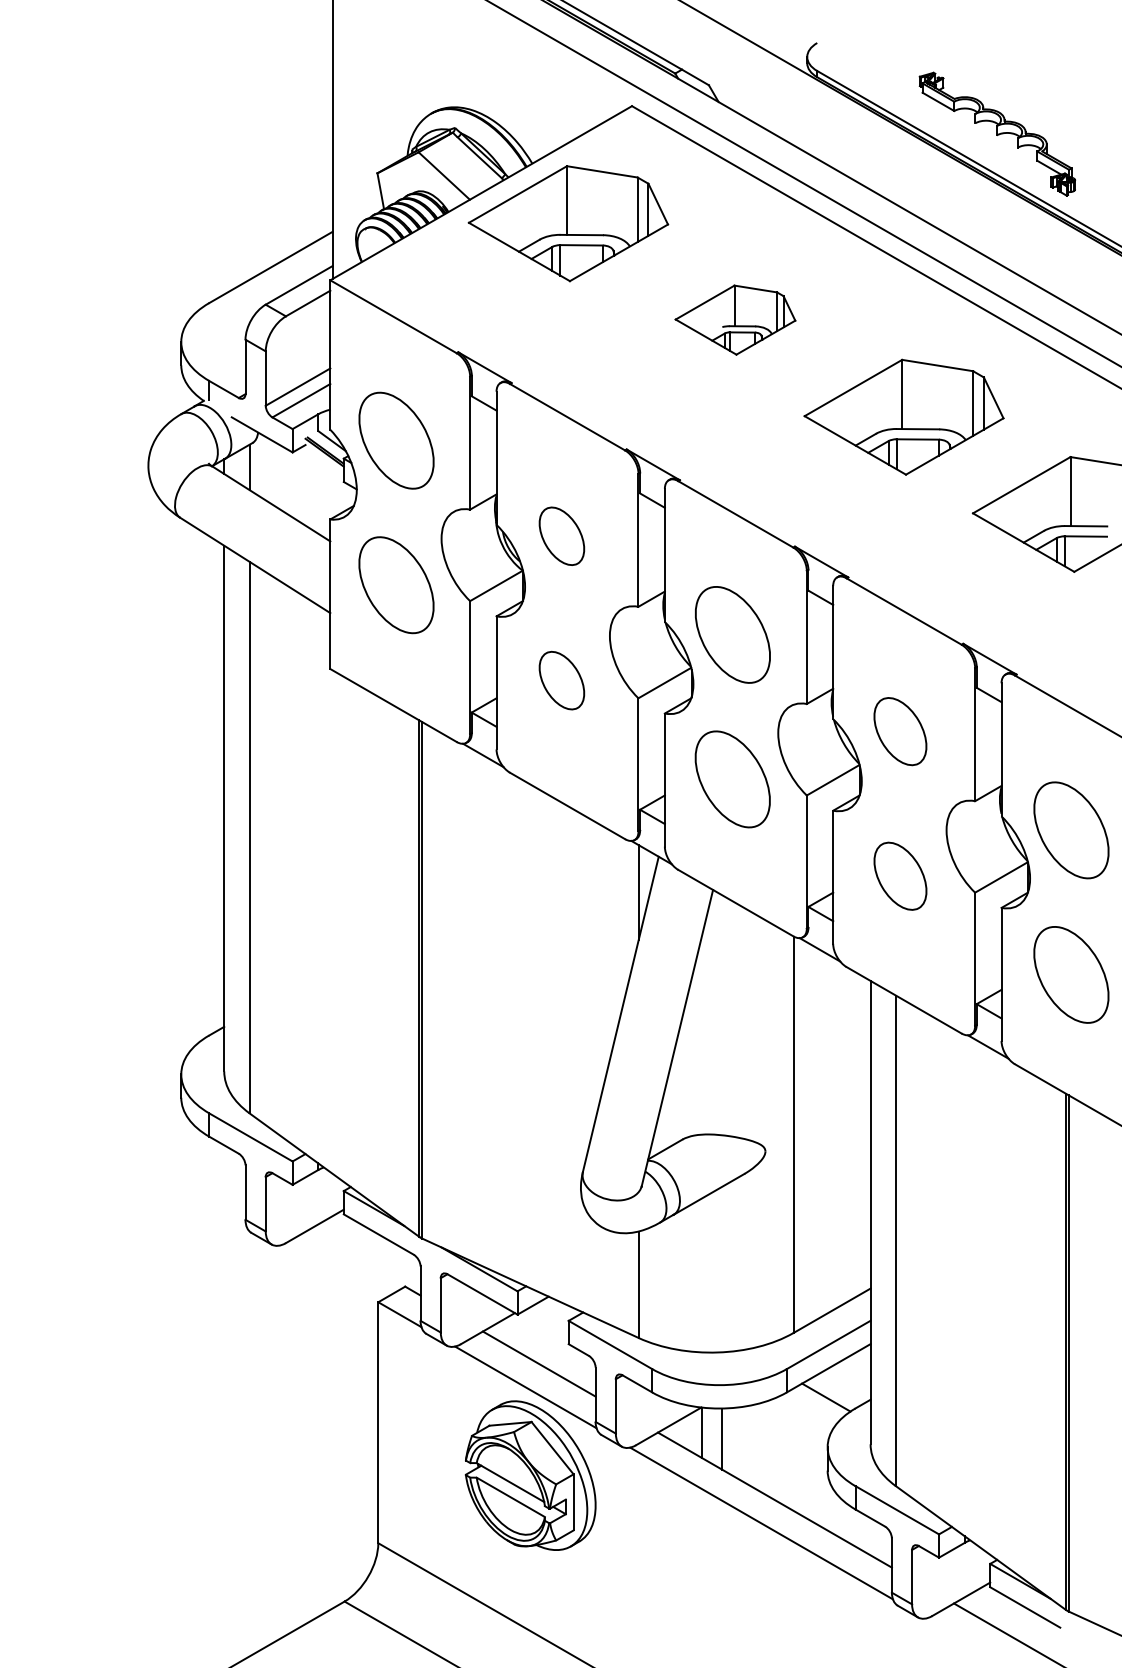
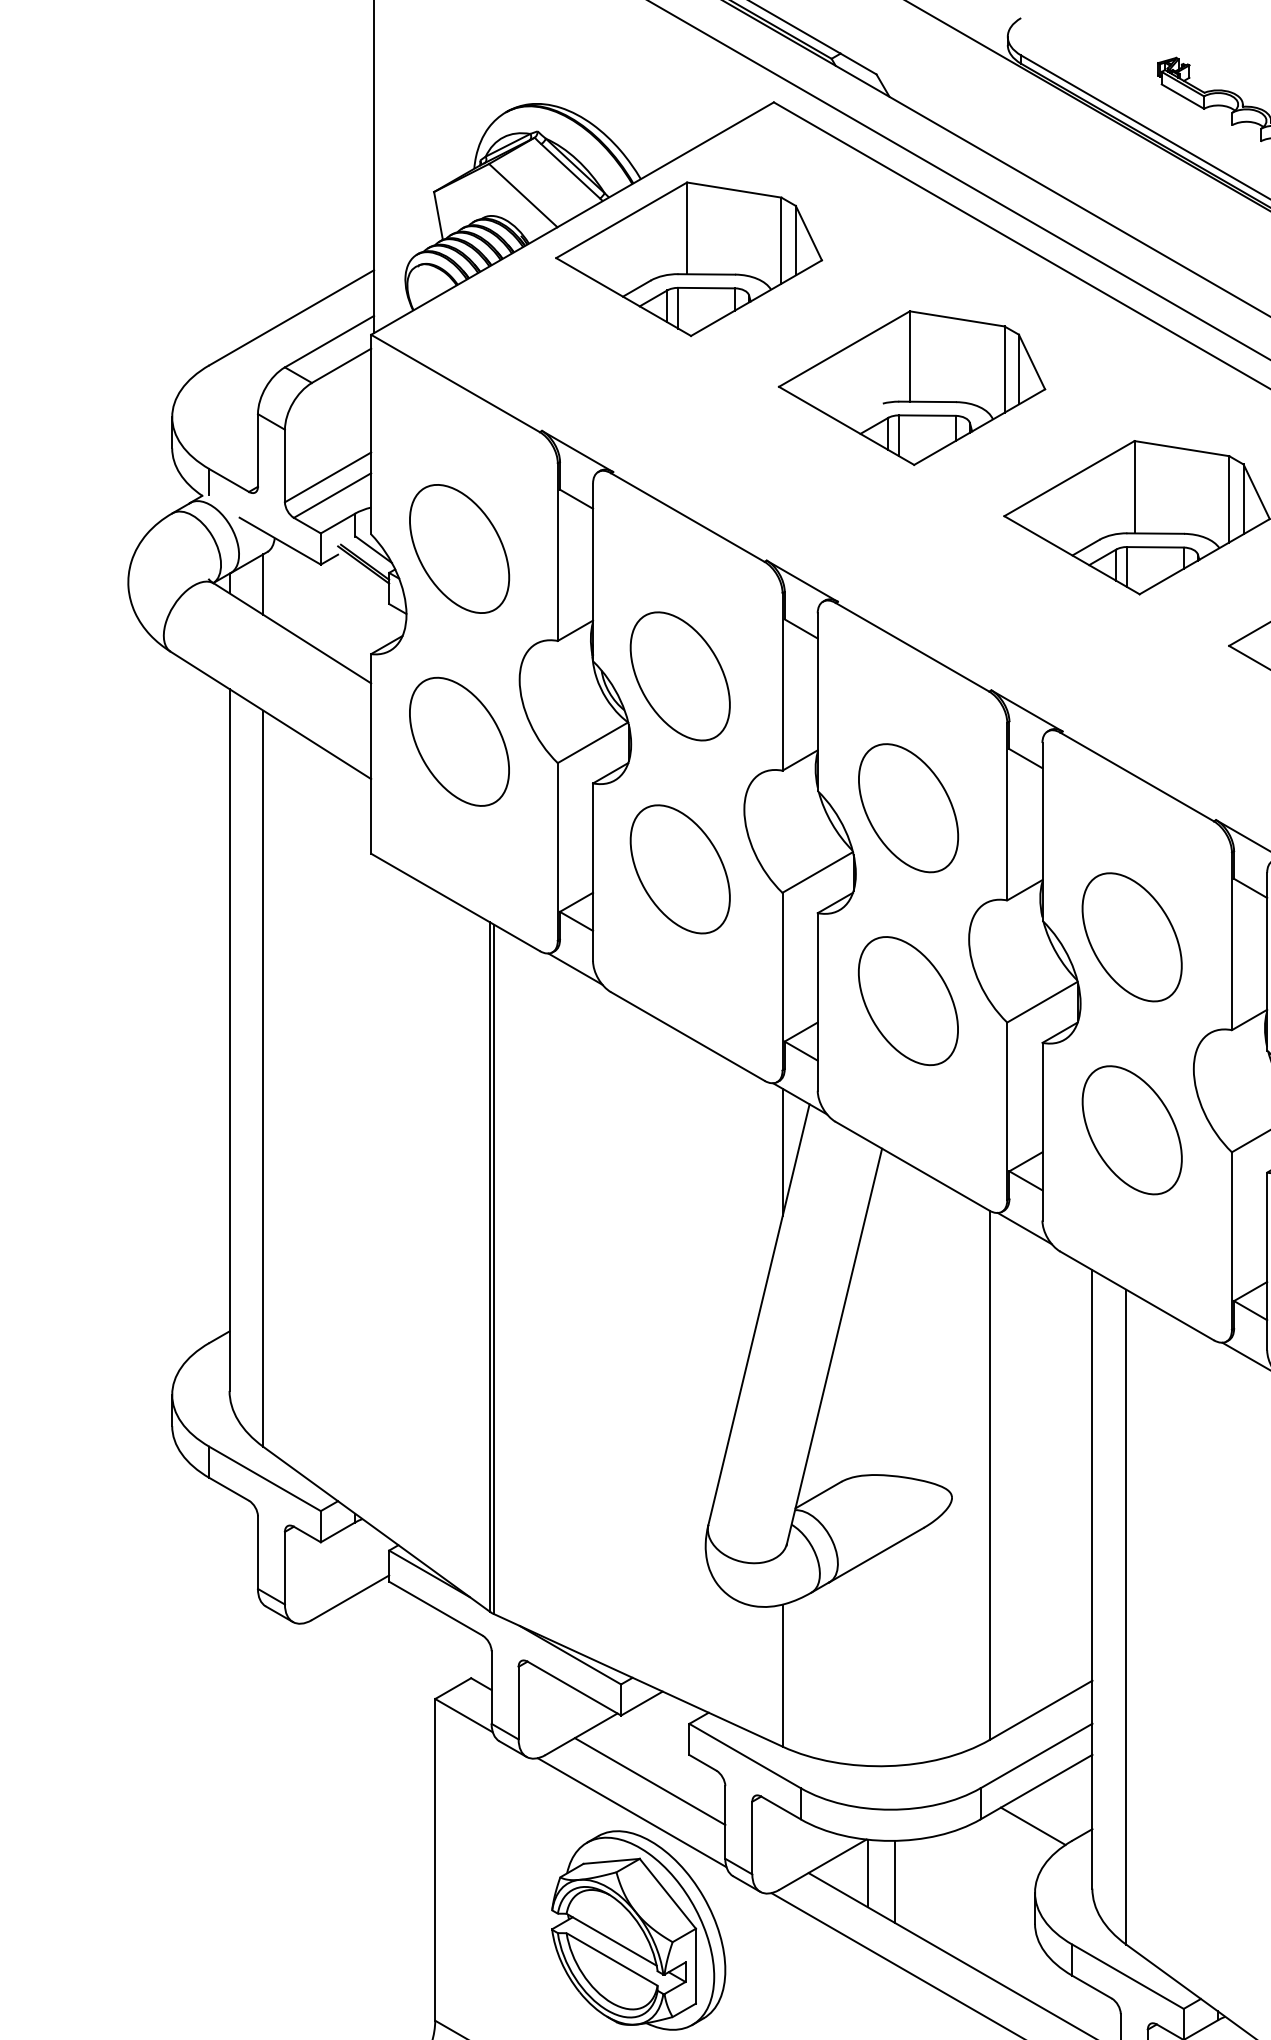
part: (735, 319) -> (912, 387), size x1.67
part: (561, 536) -> (679, 676), size x1.67
part: (561, 680) -> (679, 869), size x1.67
part: (900, 731) -> (1132, 937), size x1.43
part: (900, 876) -> (1132, 1130), size x1.43

